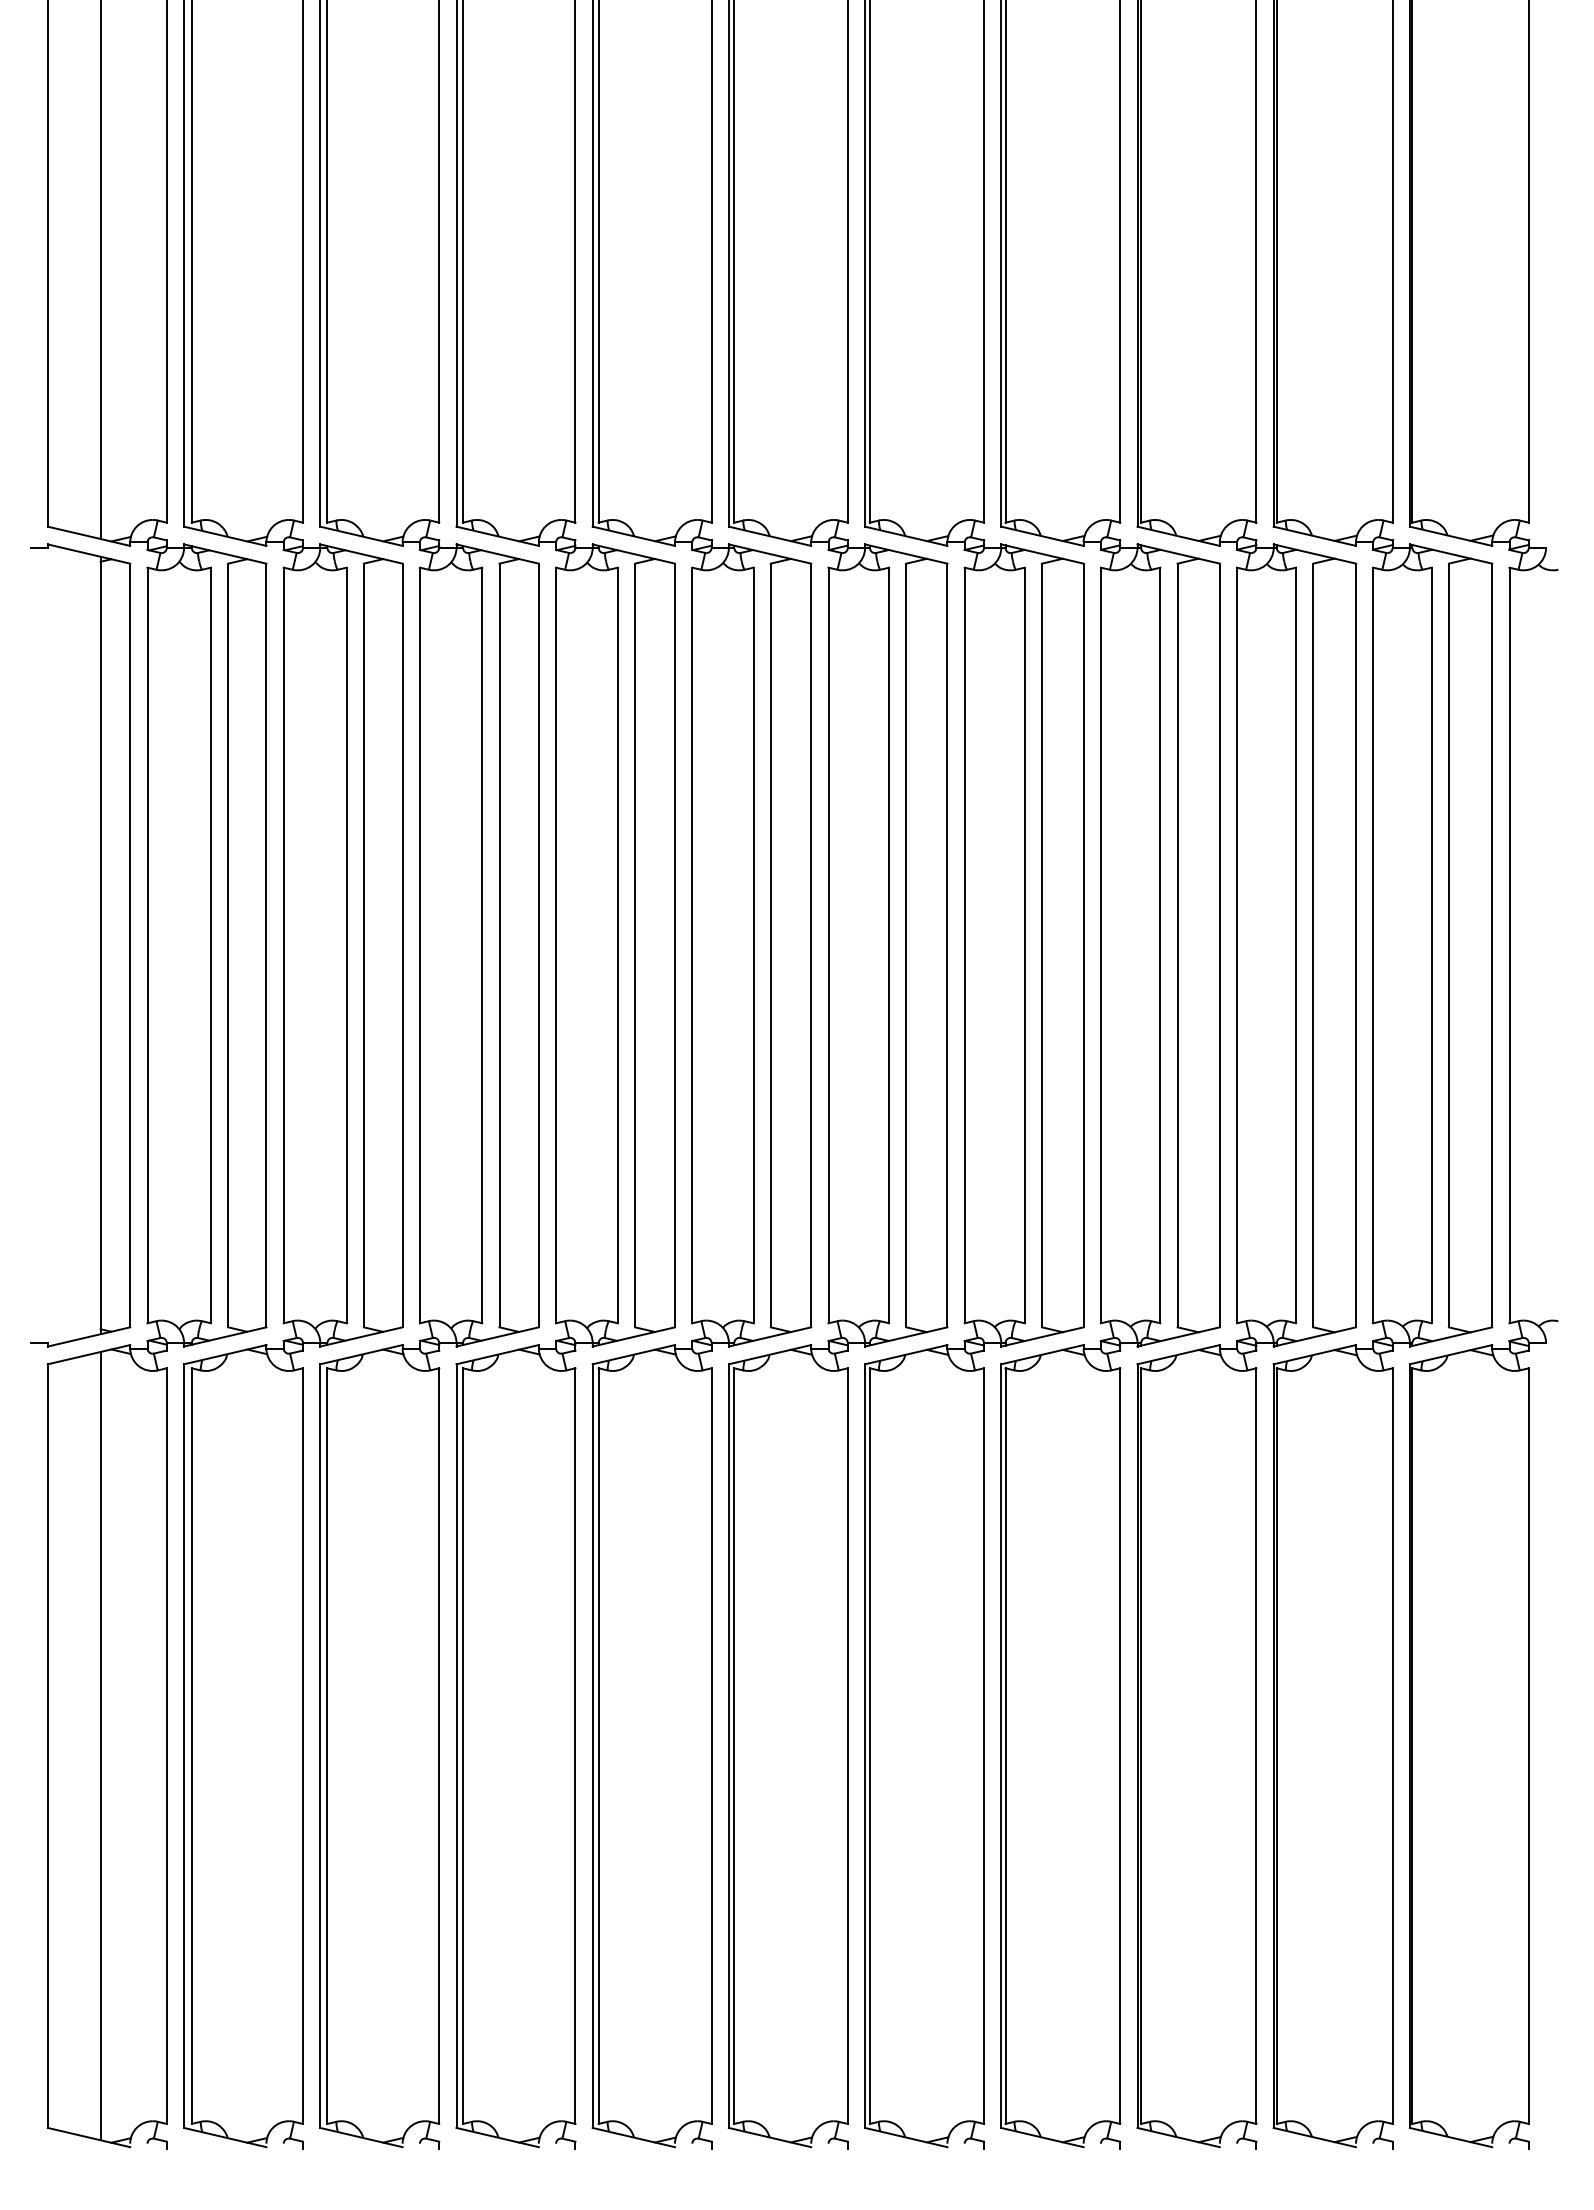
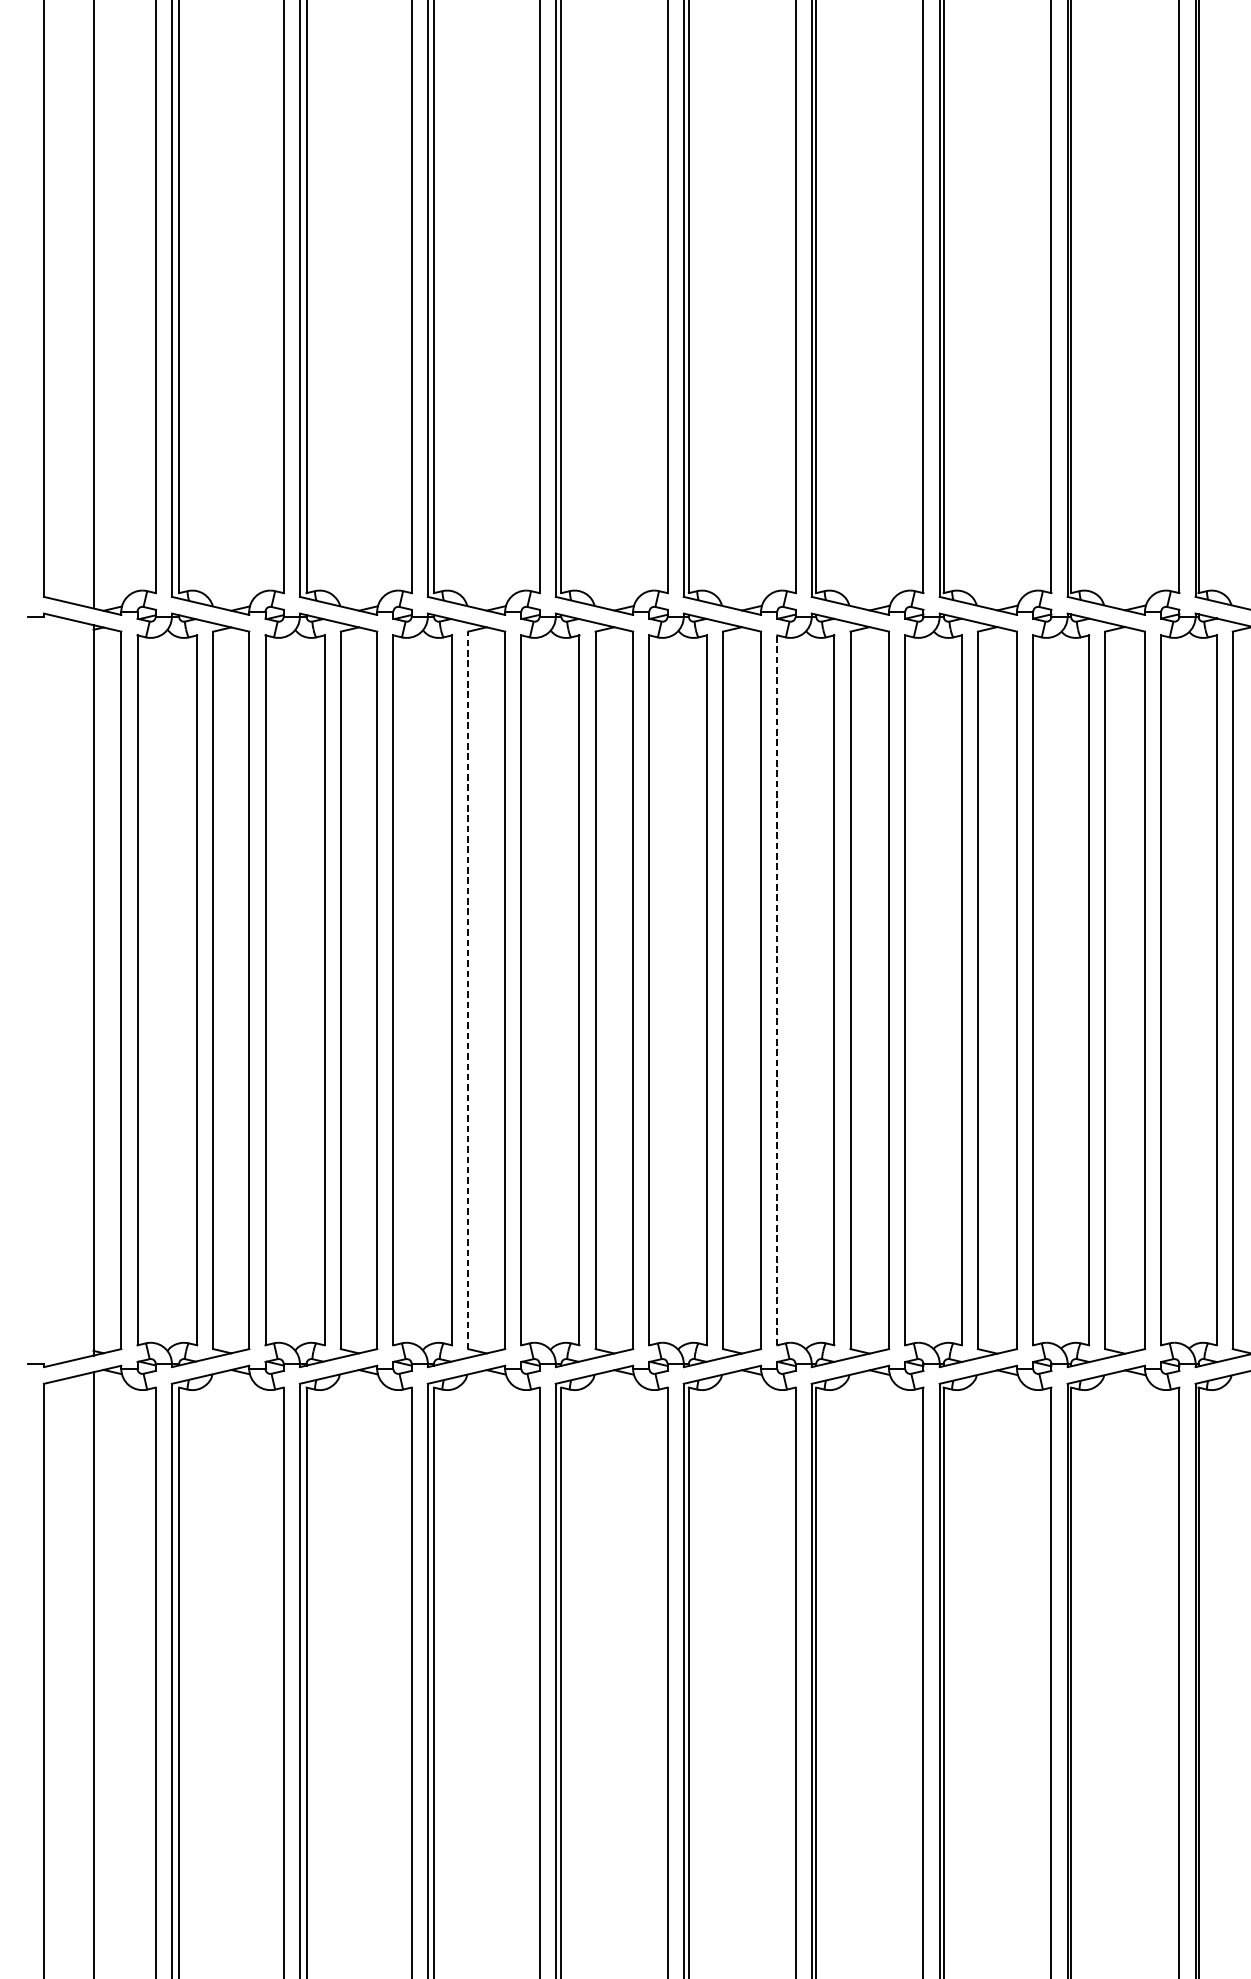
line: (499, 945) -> (468, 990), solid -> dashed
line: (828, 945) -> (777, 990), solid -> dashed

